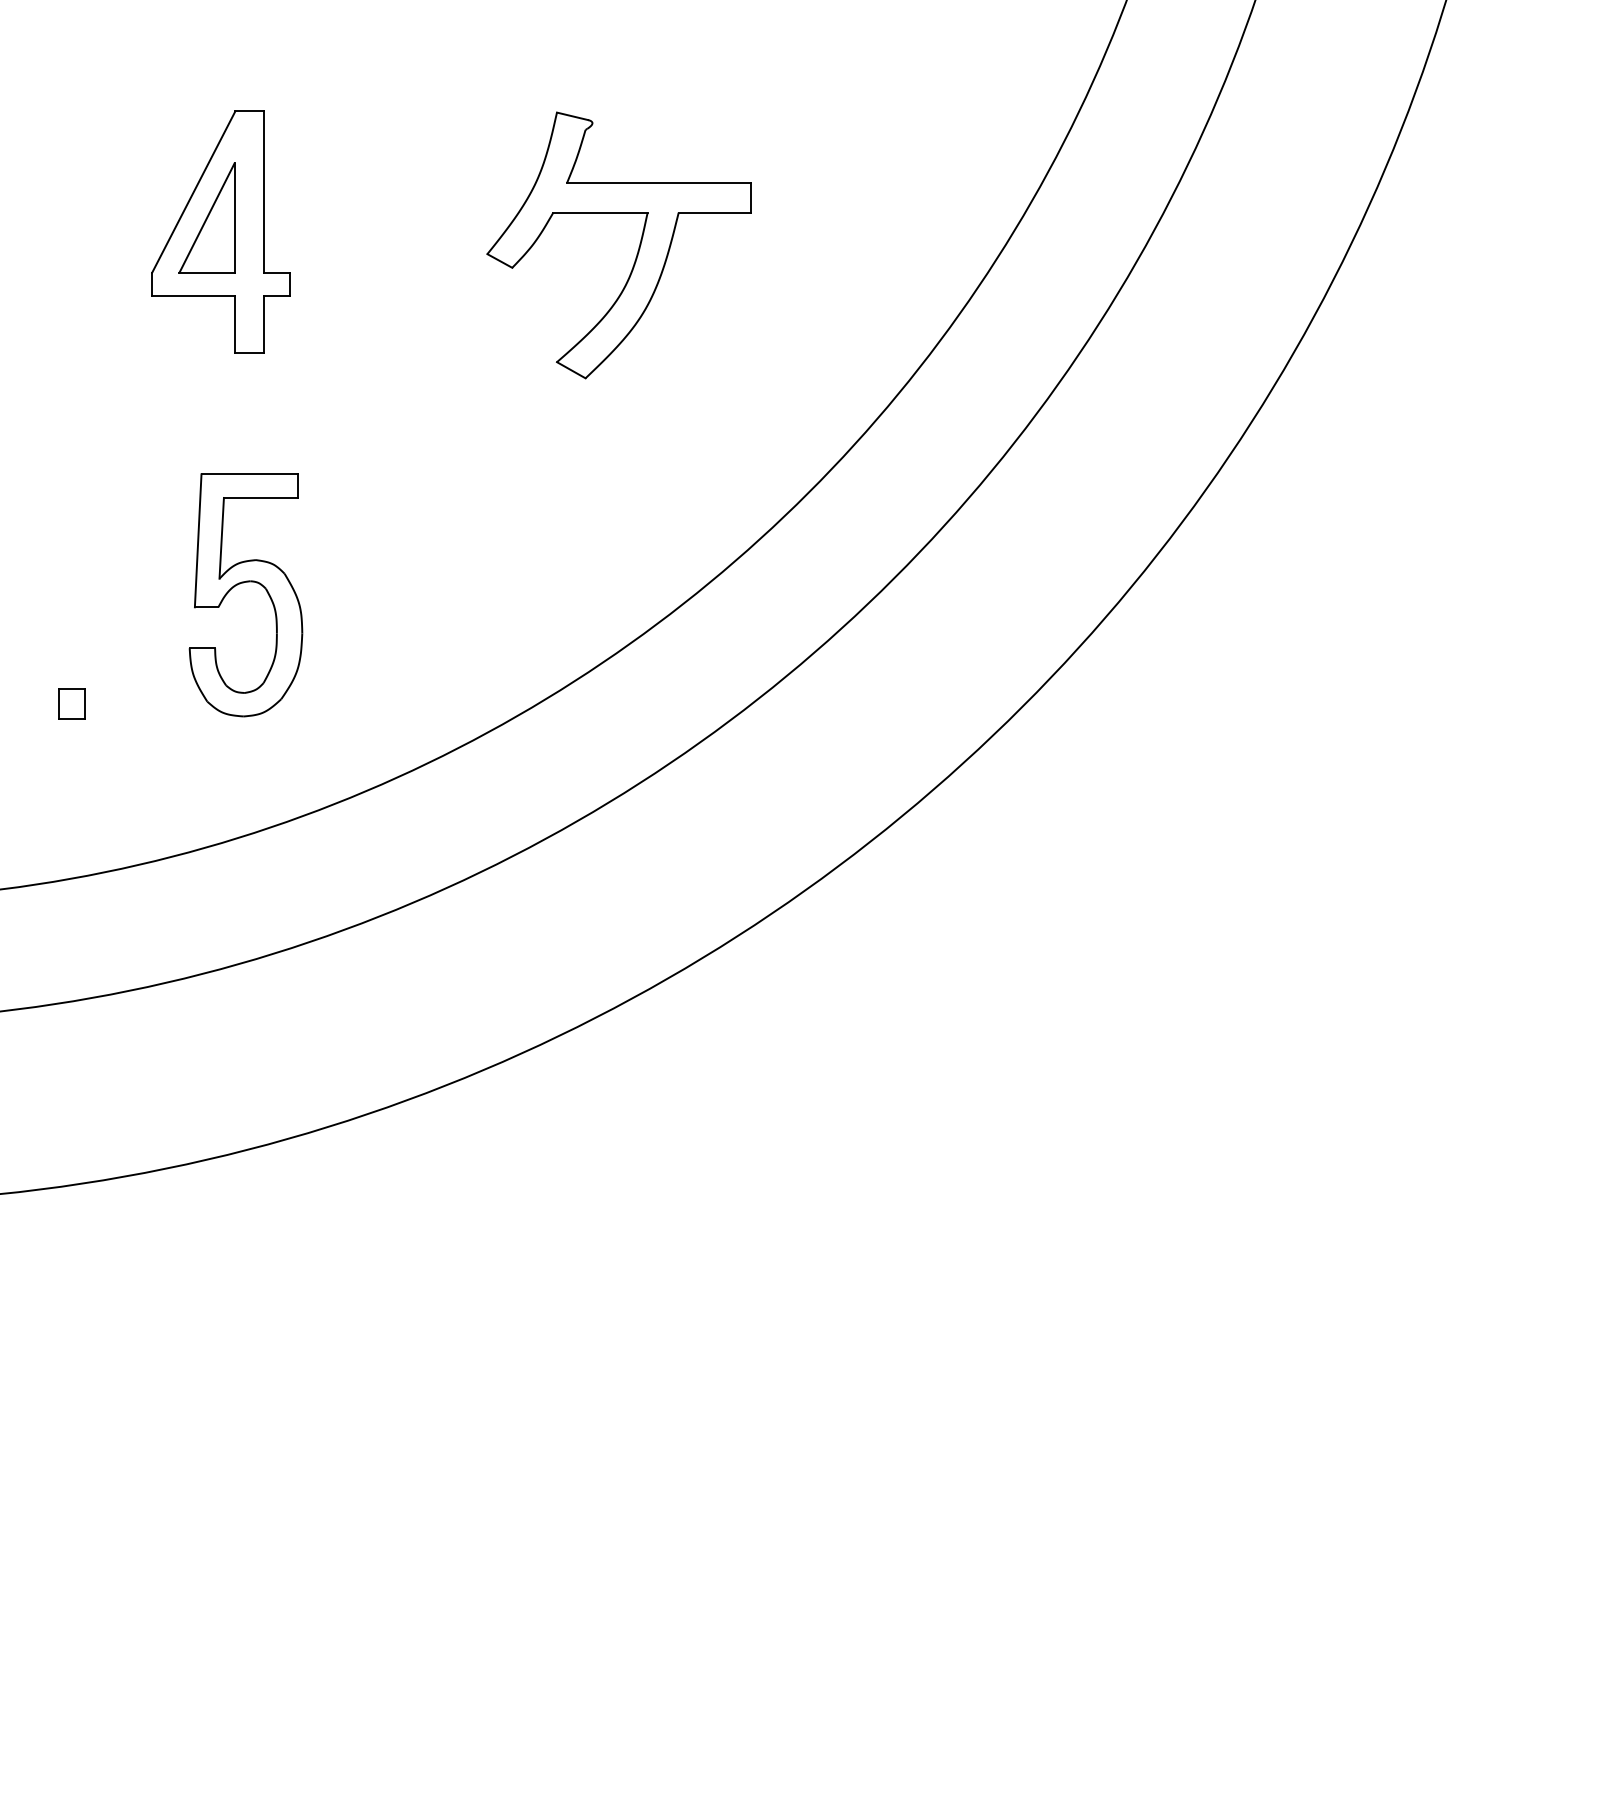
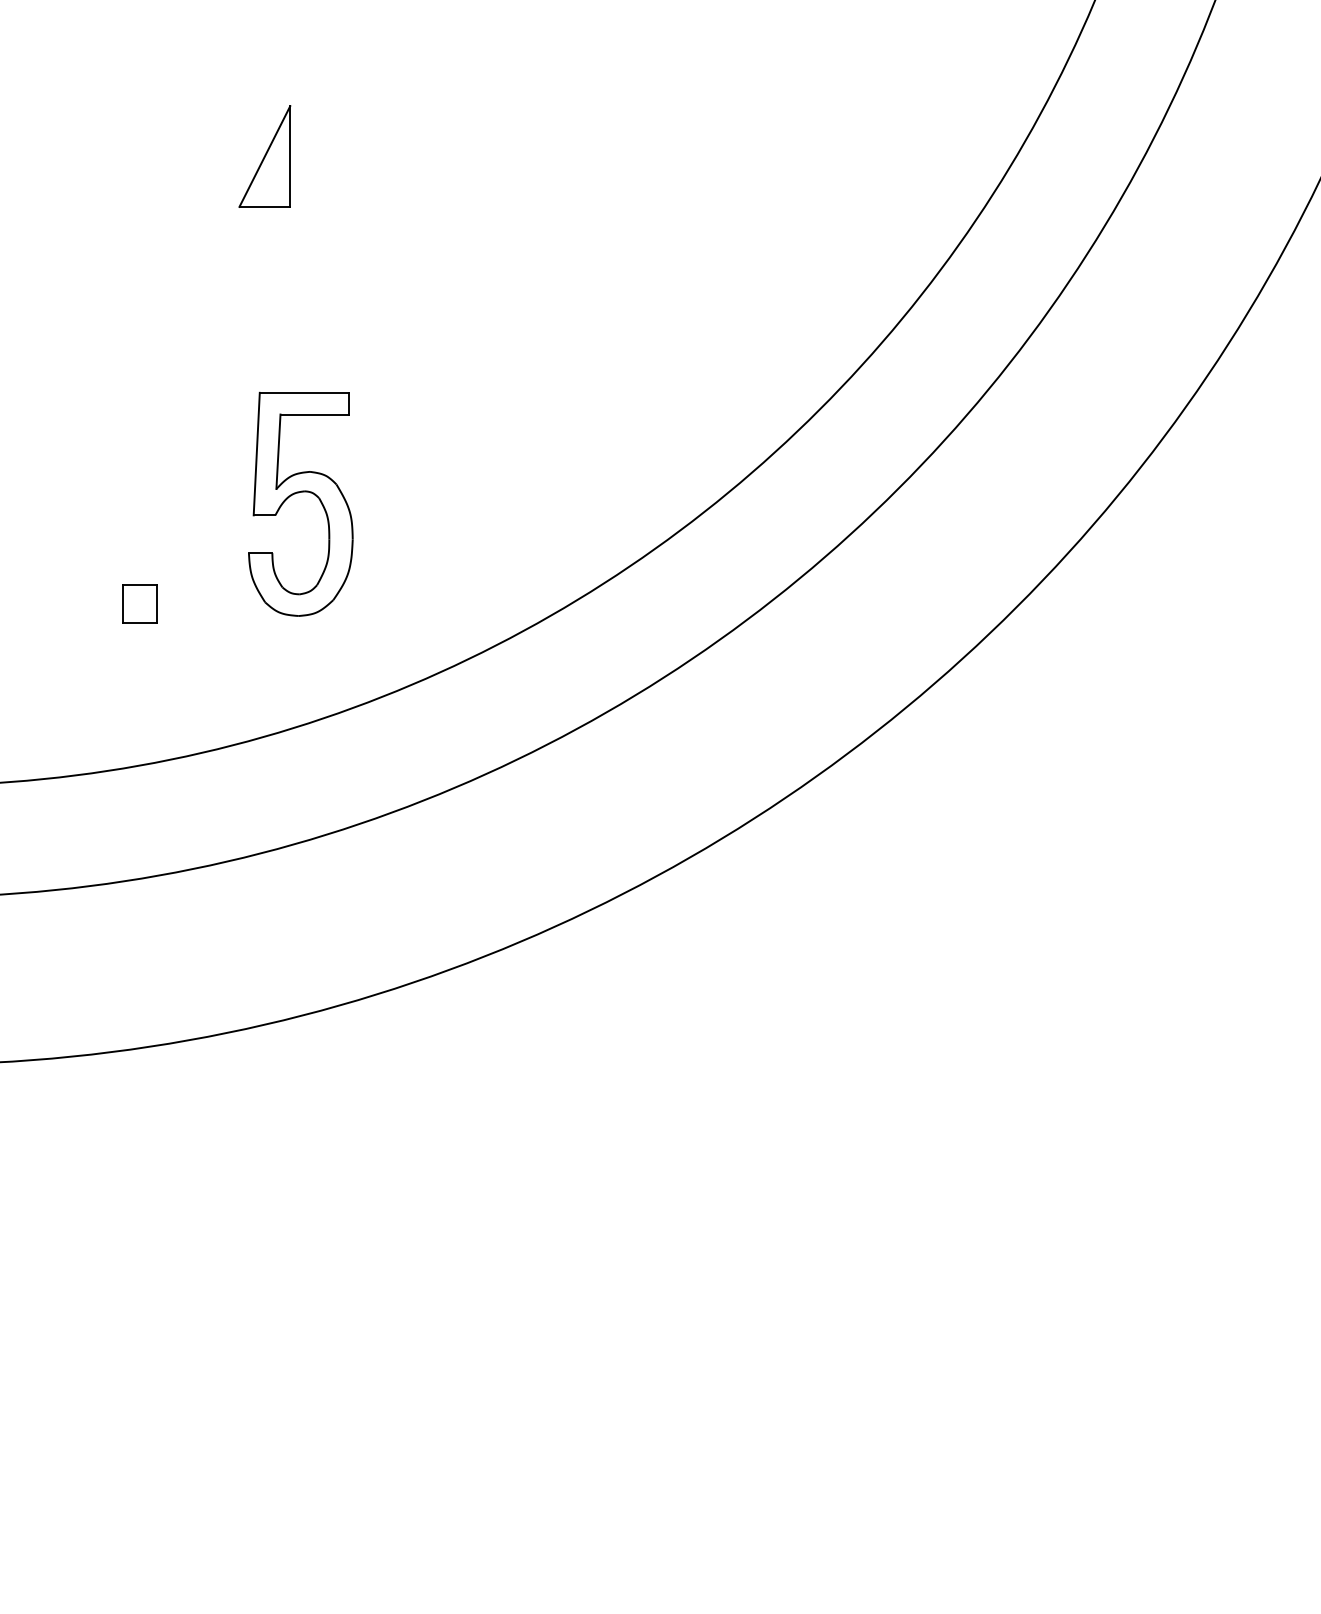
part: (220, 231) -> (277, 168), removed
part: (637, 250) -> (661, 186), removed
part: (71, 703) -> (139, 604), size x1.4

